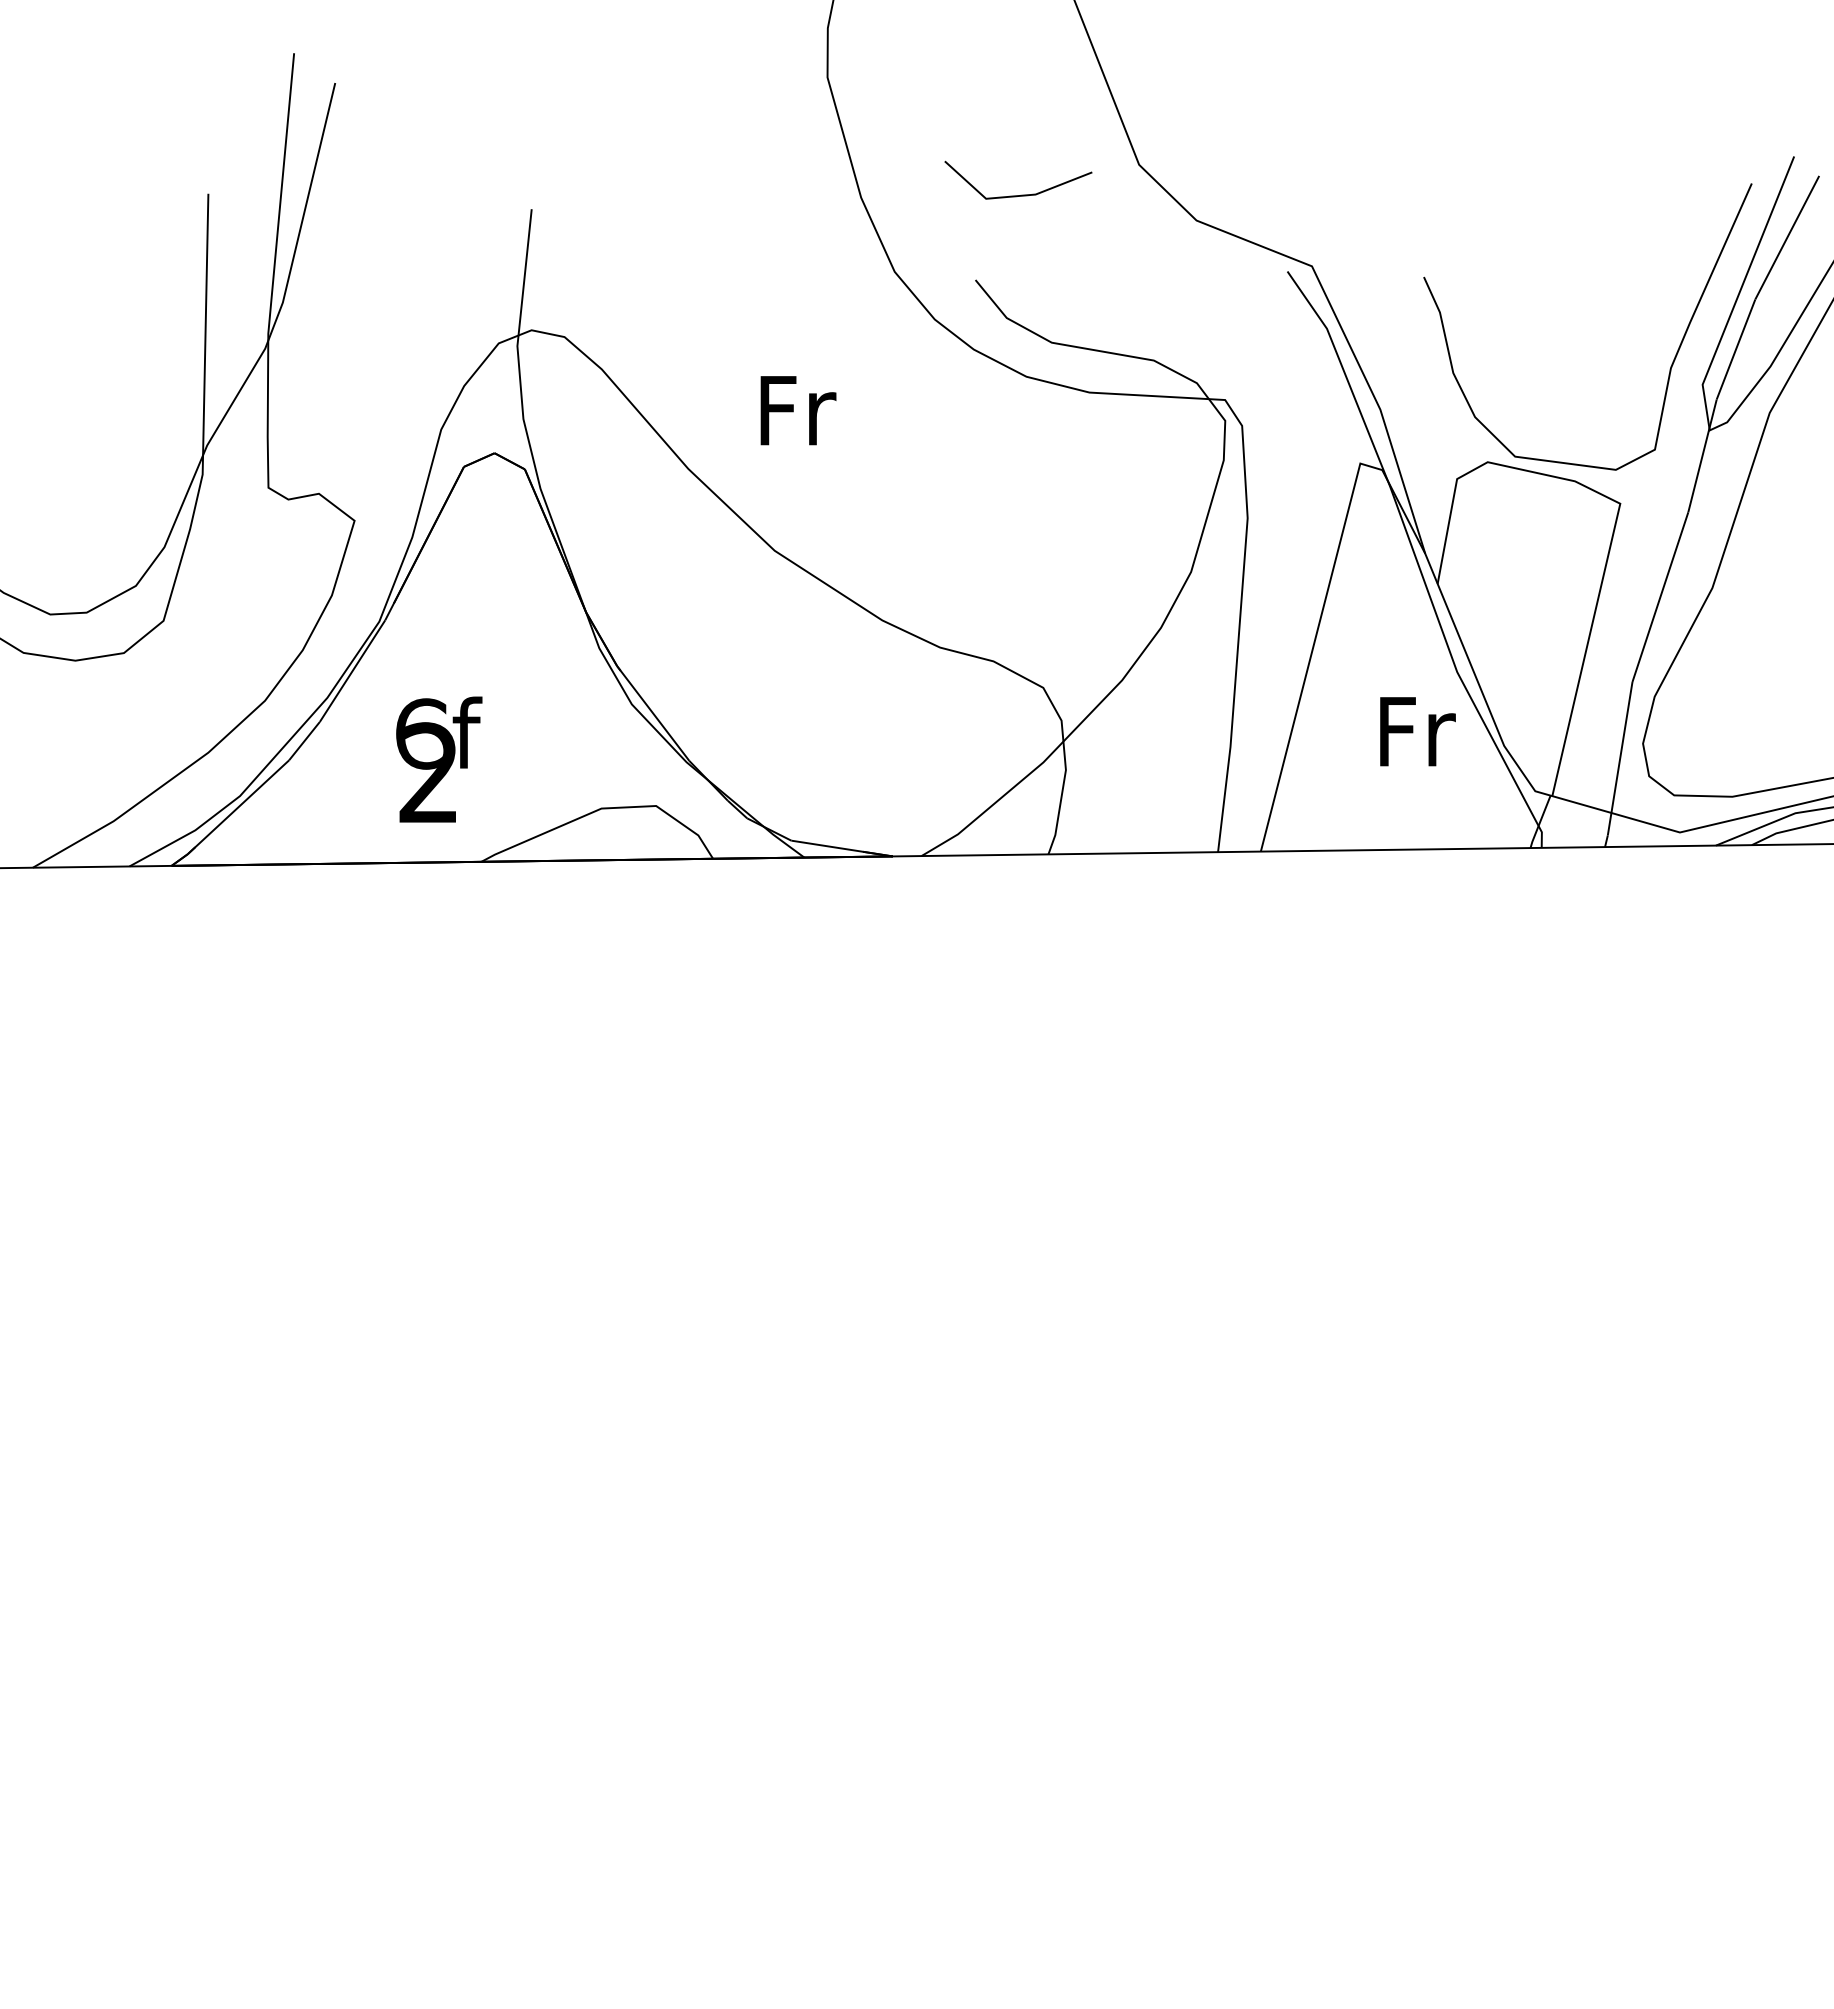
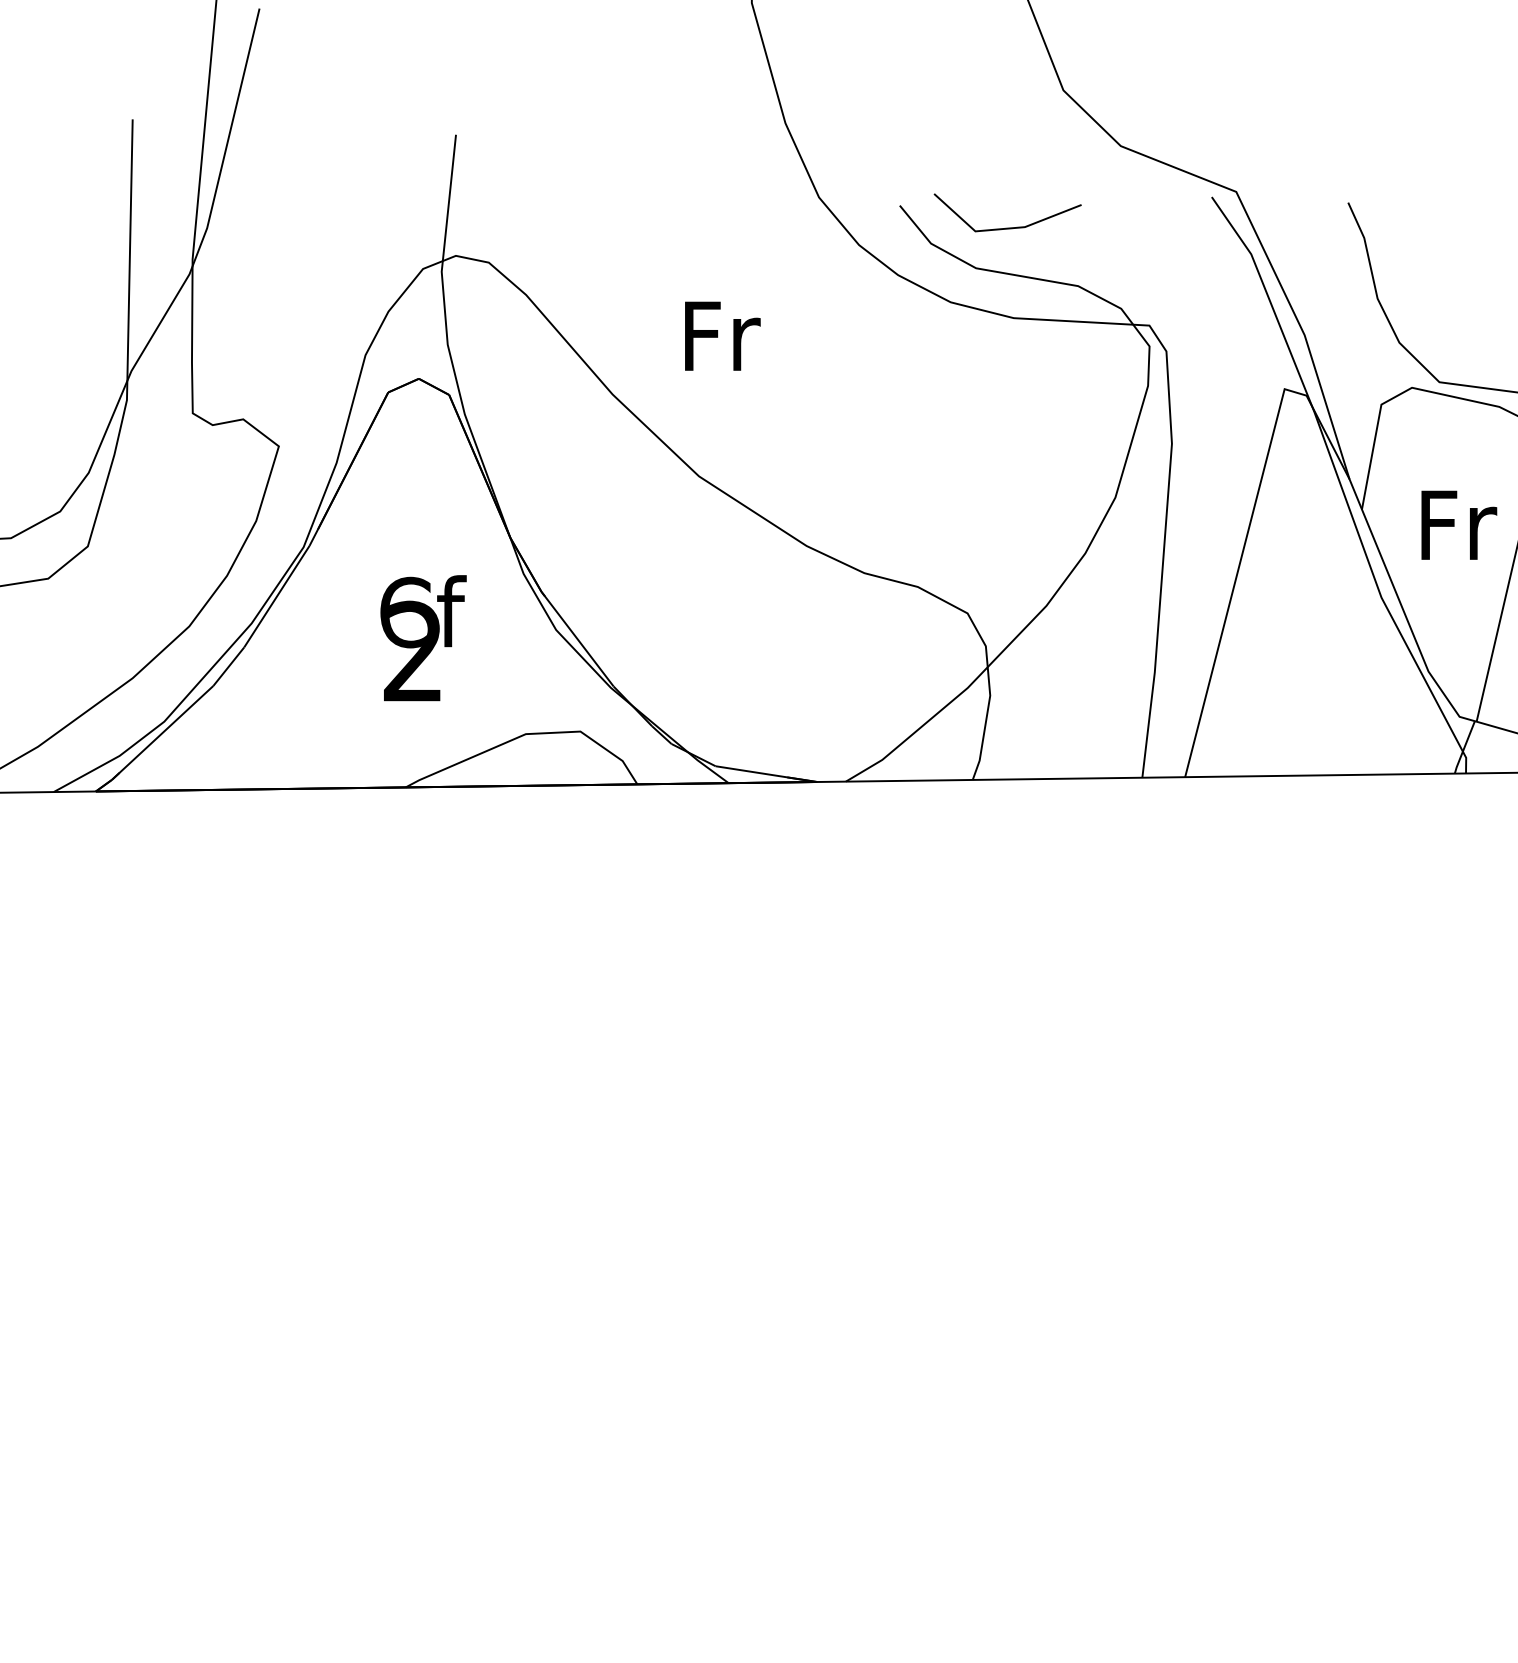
line: (1021, 194) -> (1010, 227), moved
text: (1417, 731) -> (1458, 525), moved
text: (439, 759) -> (423, 638), moved

